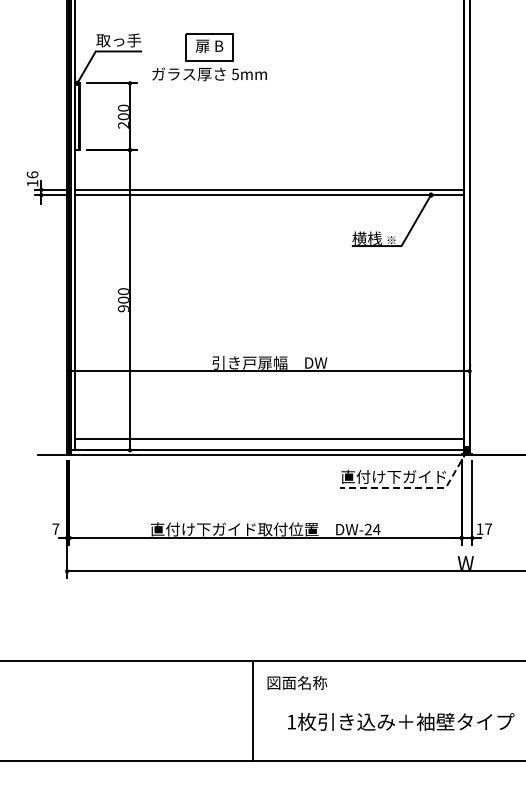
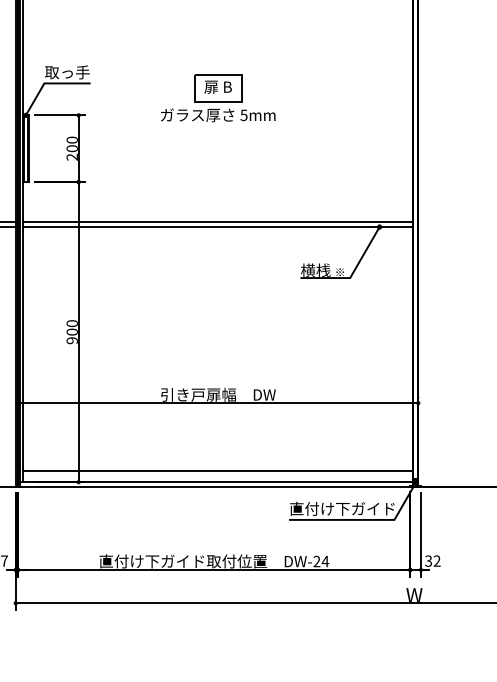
part: (209, 57) -> (218, 98), moved
line: (415, 487) -> (364, 519), dashed -> solid
text: (484, 528) -> (433, 560), 17 -> 32

